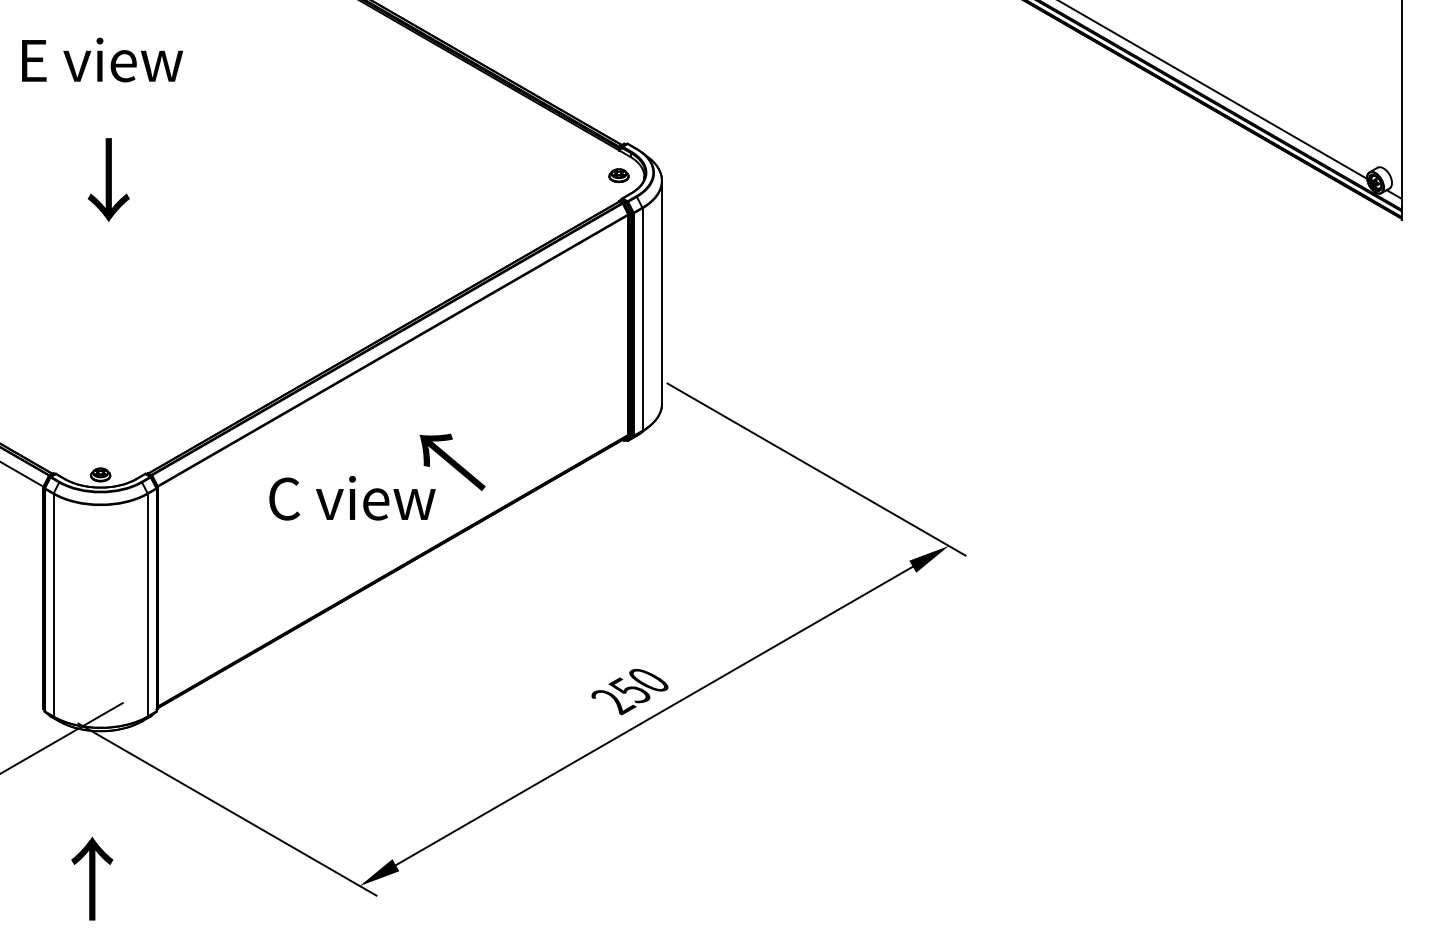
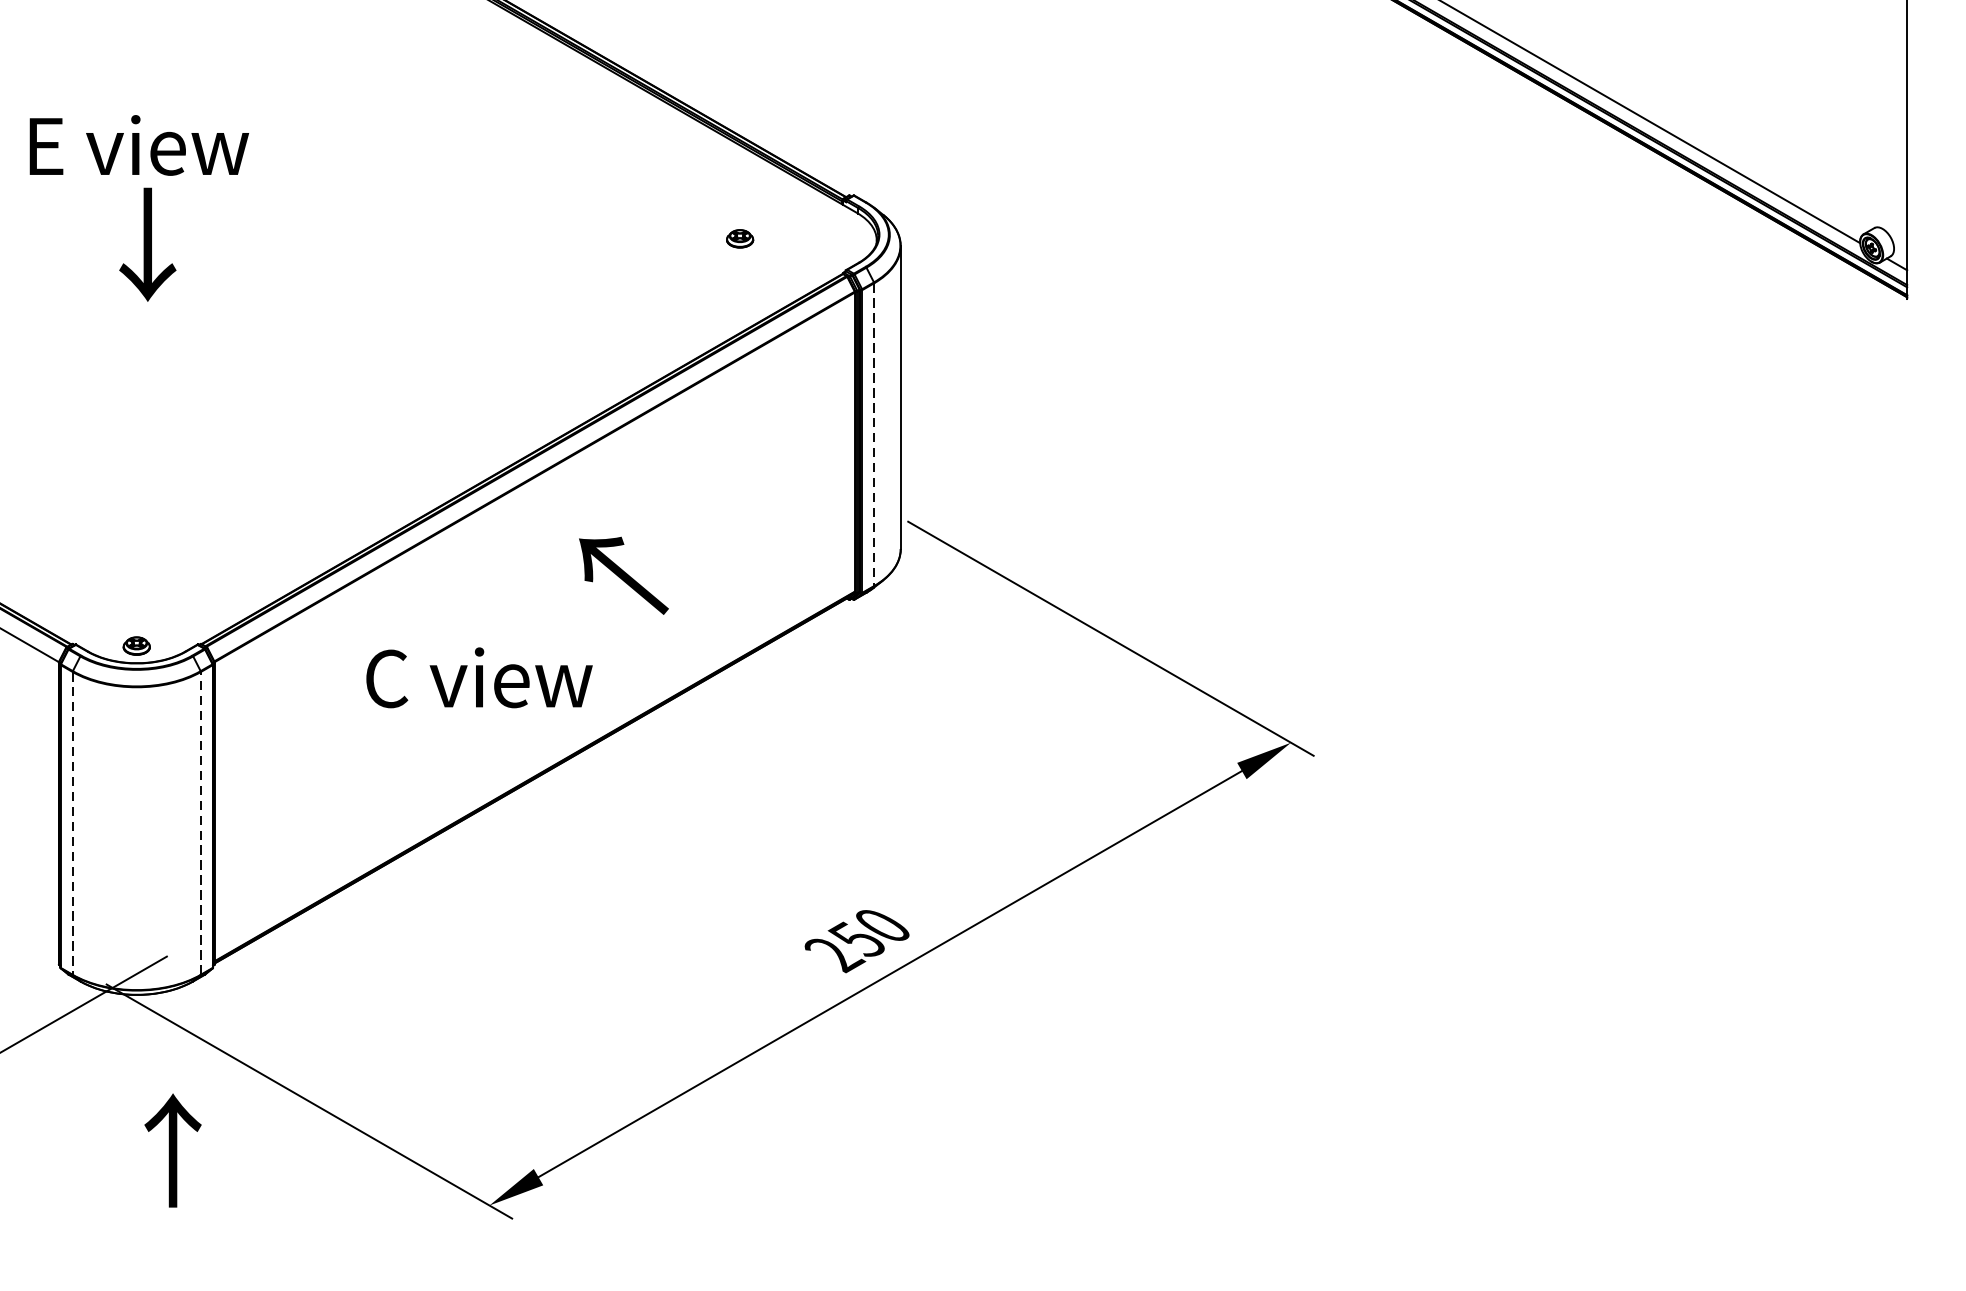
text: (102, 59) -> (139, 144), moved
part: (618, 175) -> (739, 238), moved
line: (642, 320) -> (874, 435), solid -> dashed
text: (452, 461) -> (623, 574), moved
line: (147, 604) -> (200, 822), solid -> dashed
line: (53, 605) -> (72, 823), solid -> dashed
text: (92, 878) -> (173, 1150), moved

